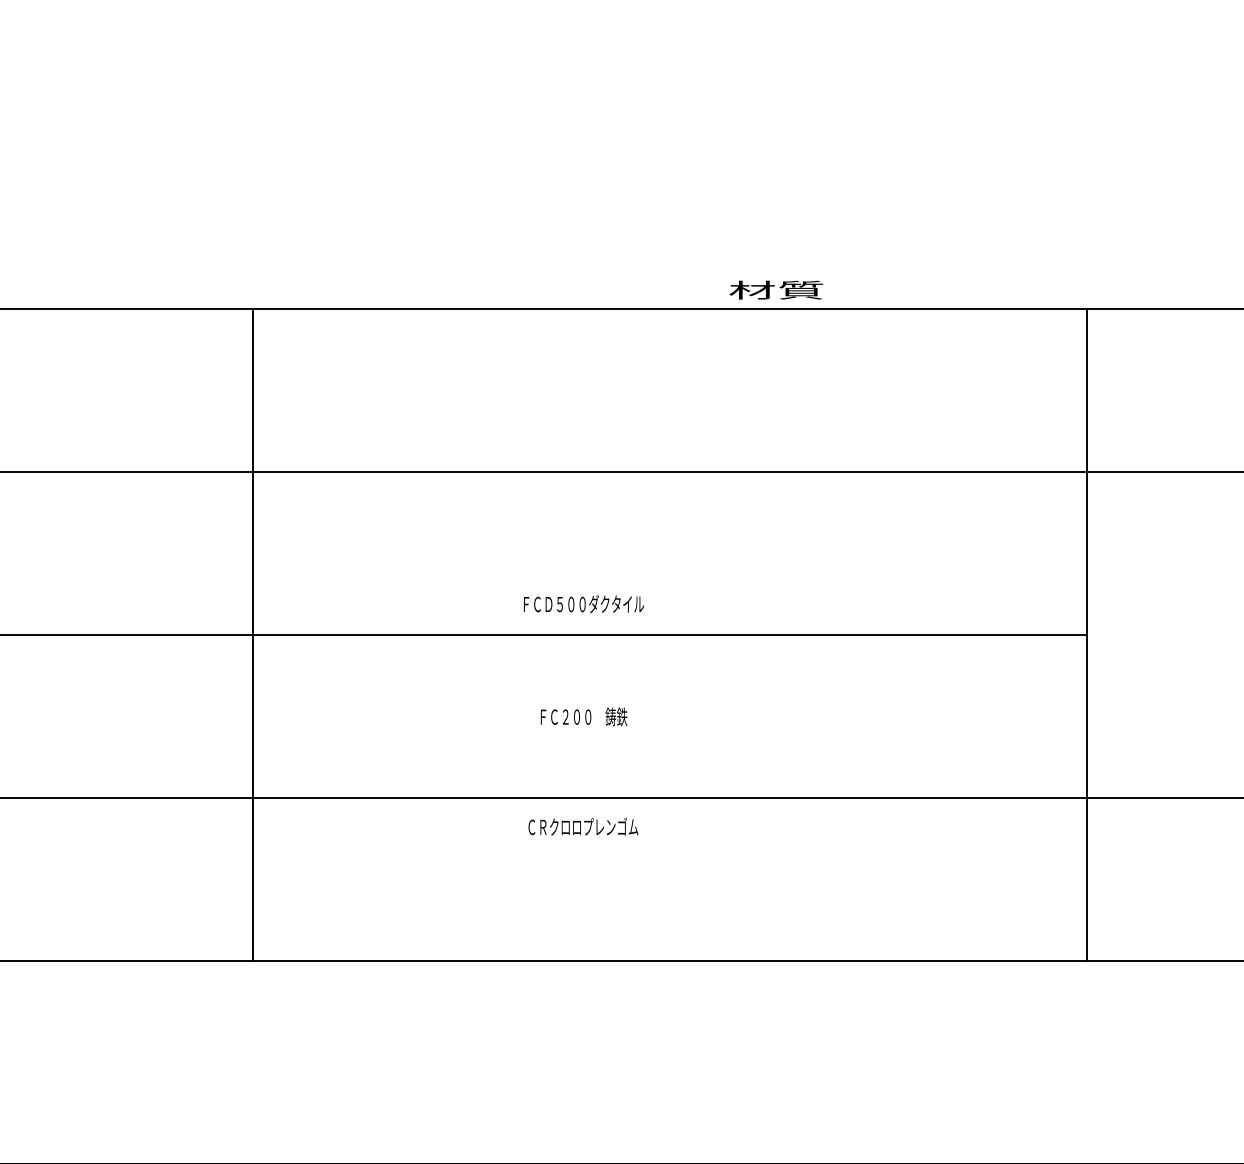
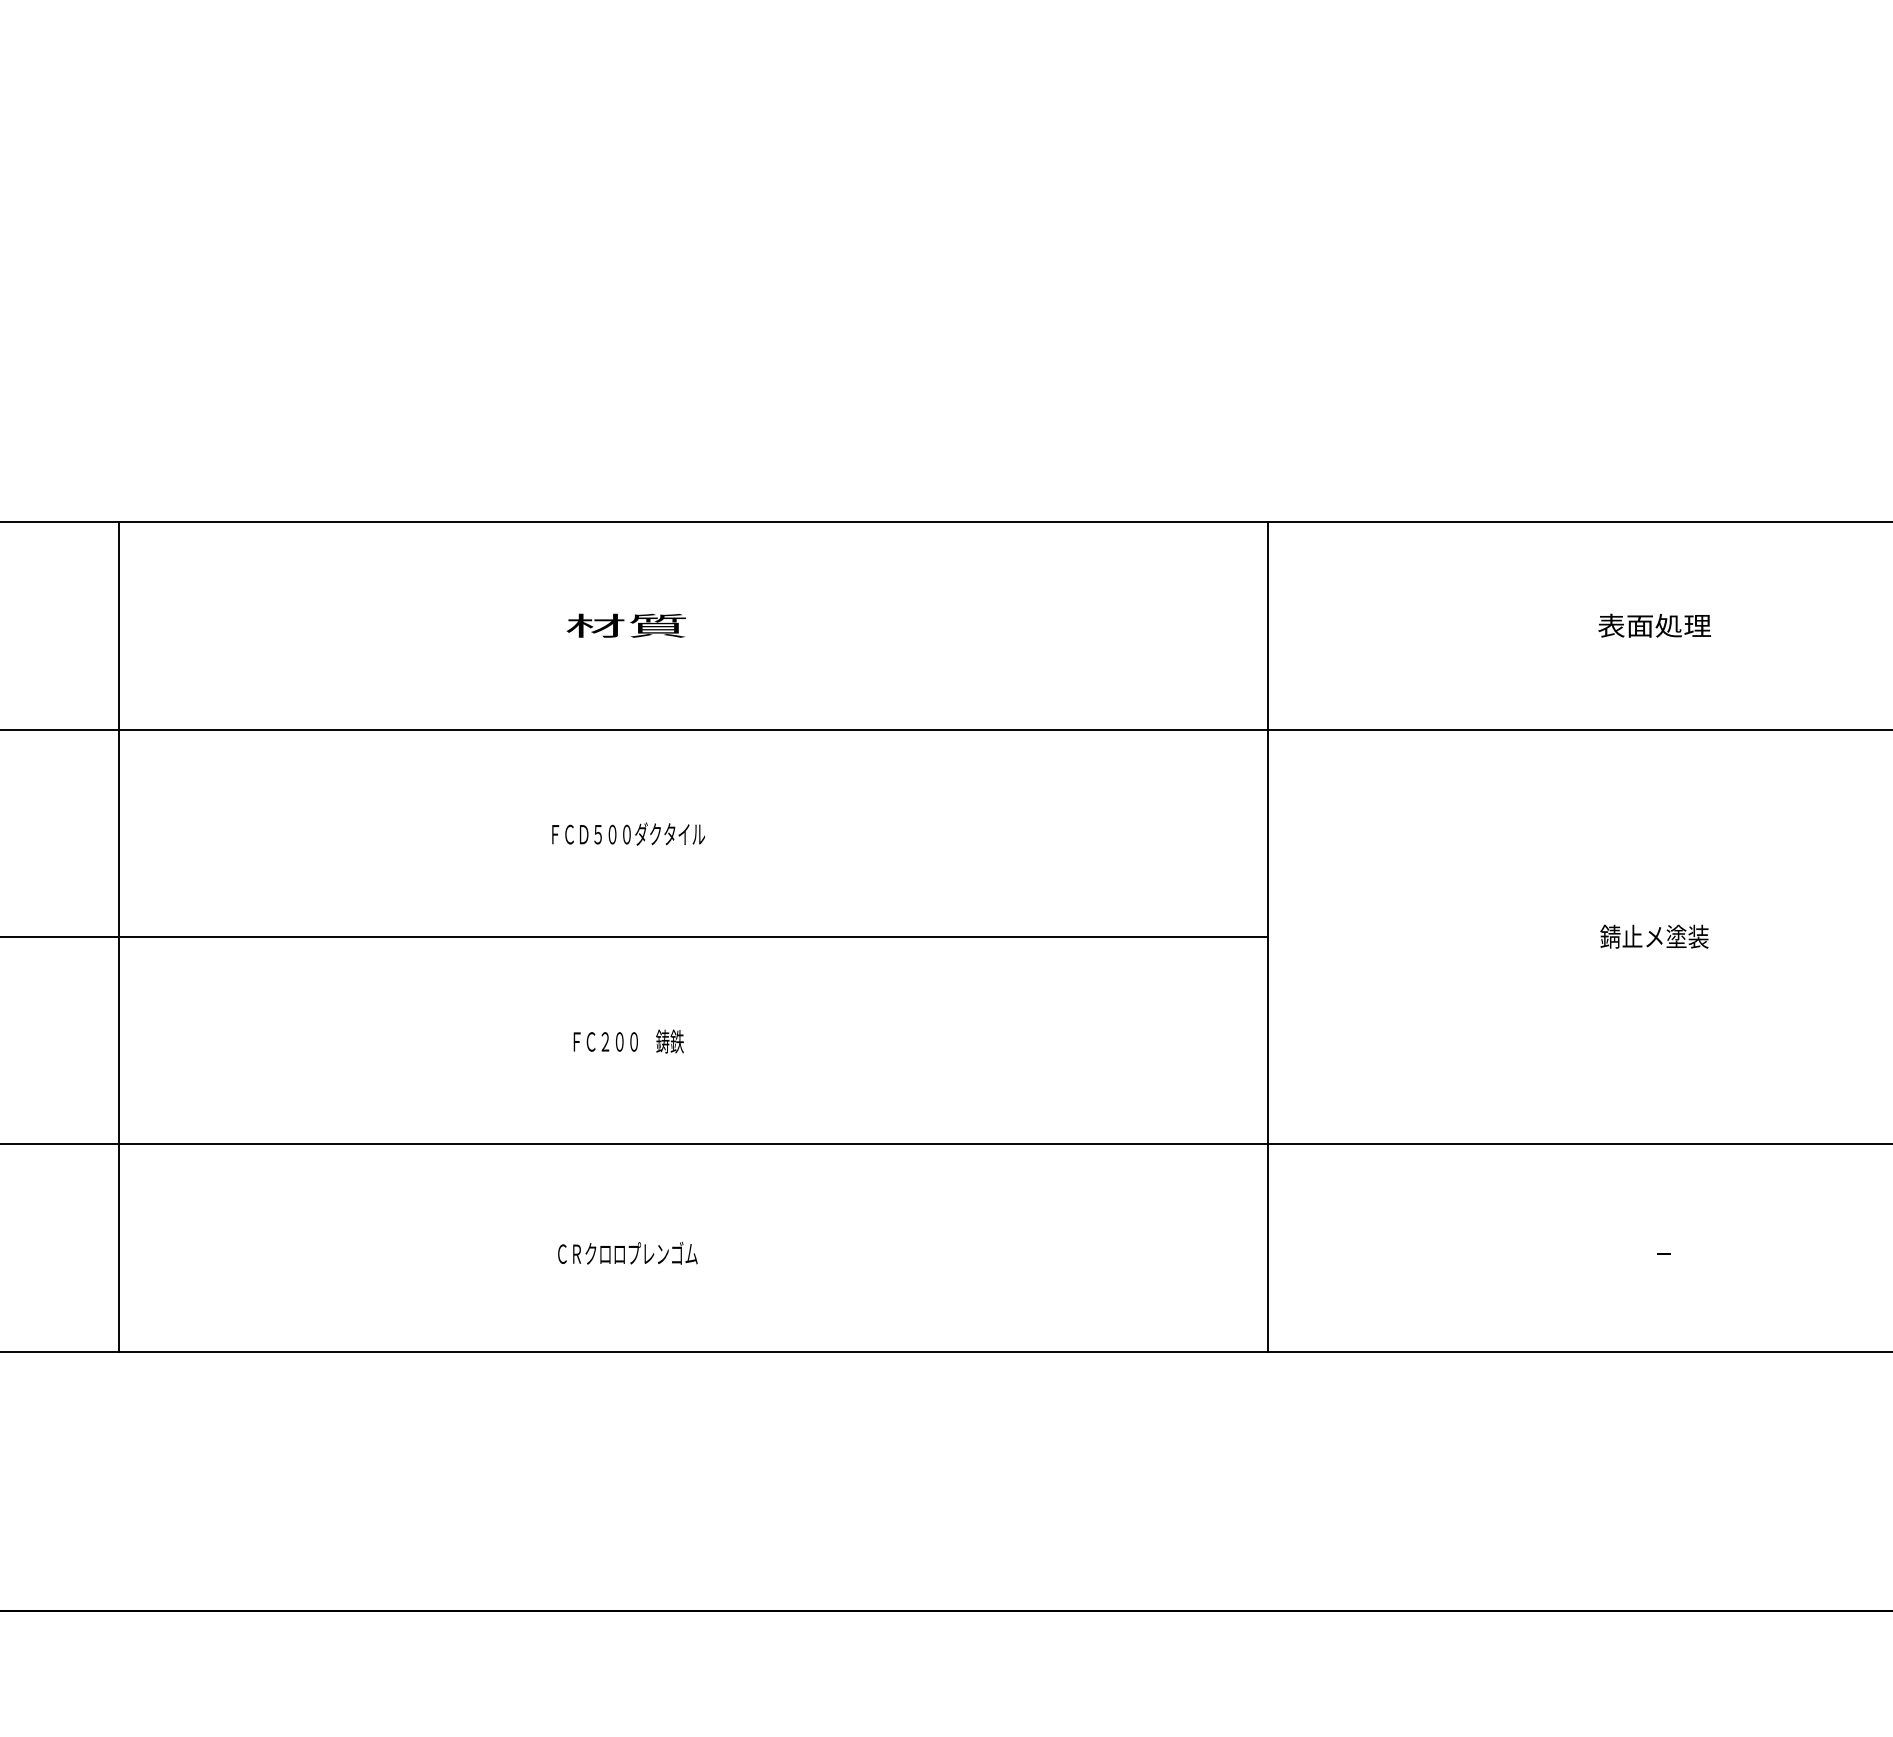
text: (775, 289) -> (625, 625), moved
text: (583, 603) -> (628, 833), moved
line: (252, 634) -> (118, 936), moved
text: (583, 826) -> (627, 1252), moved

